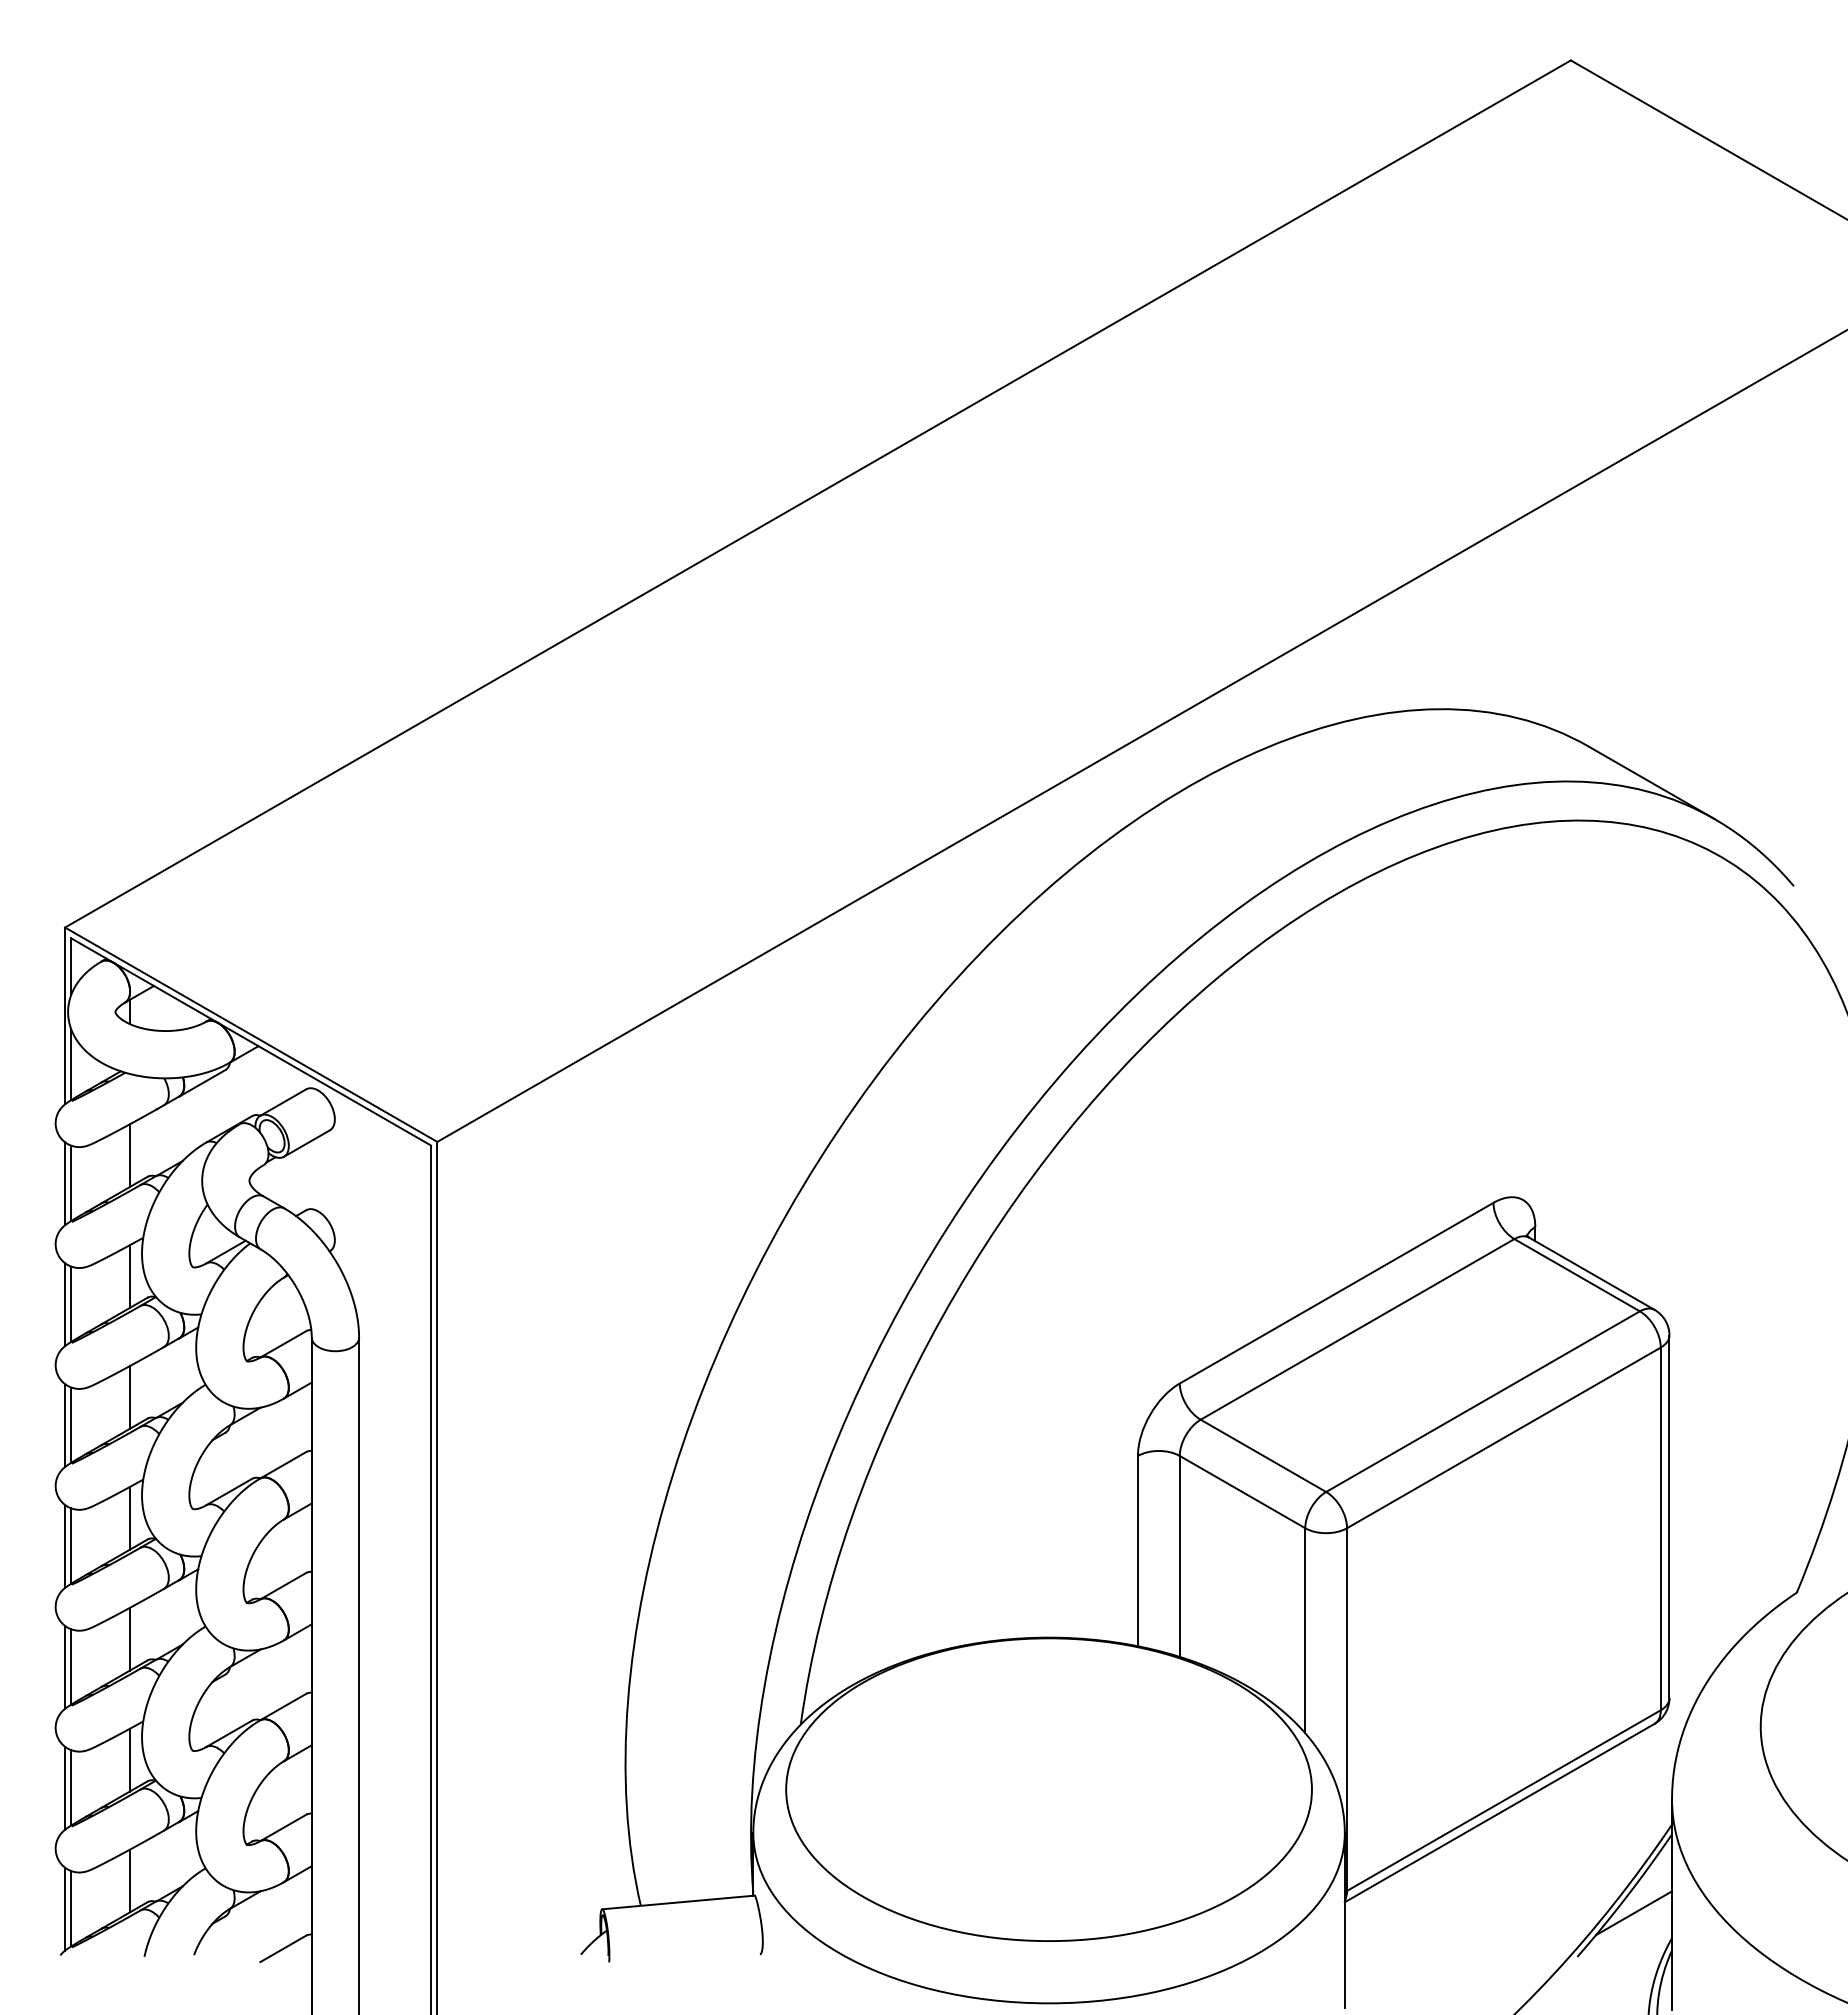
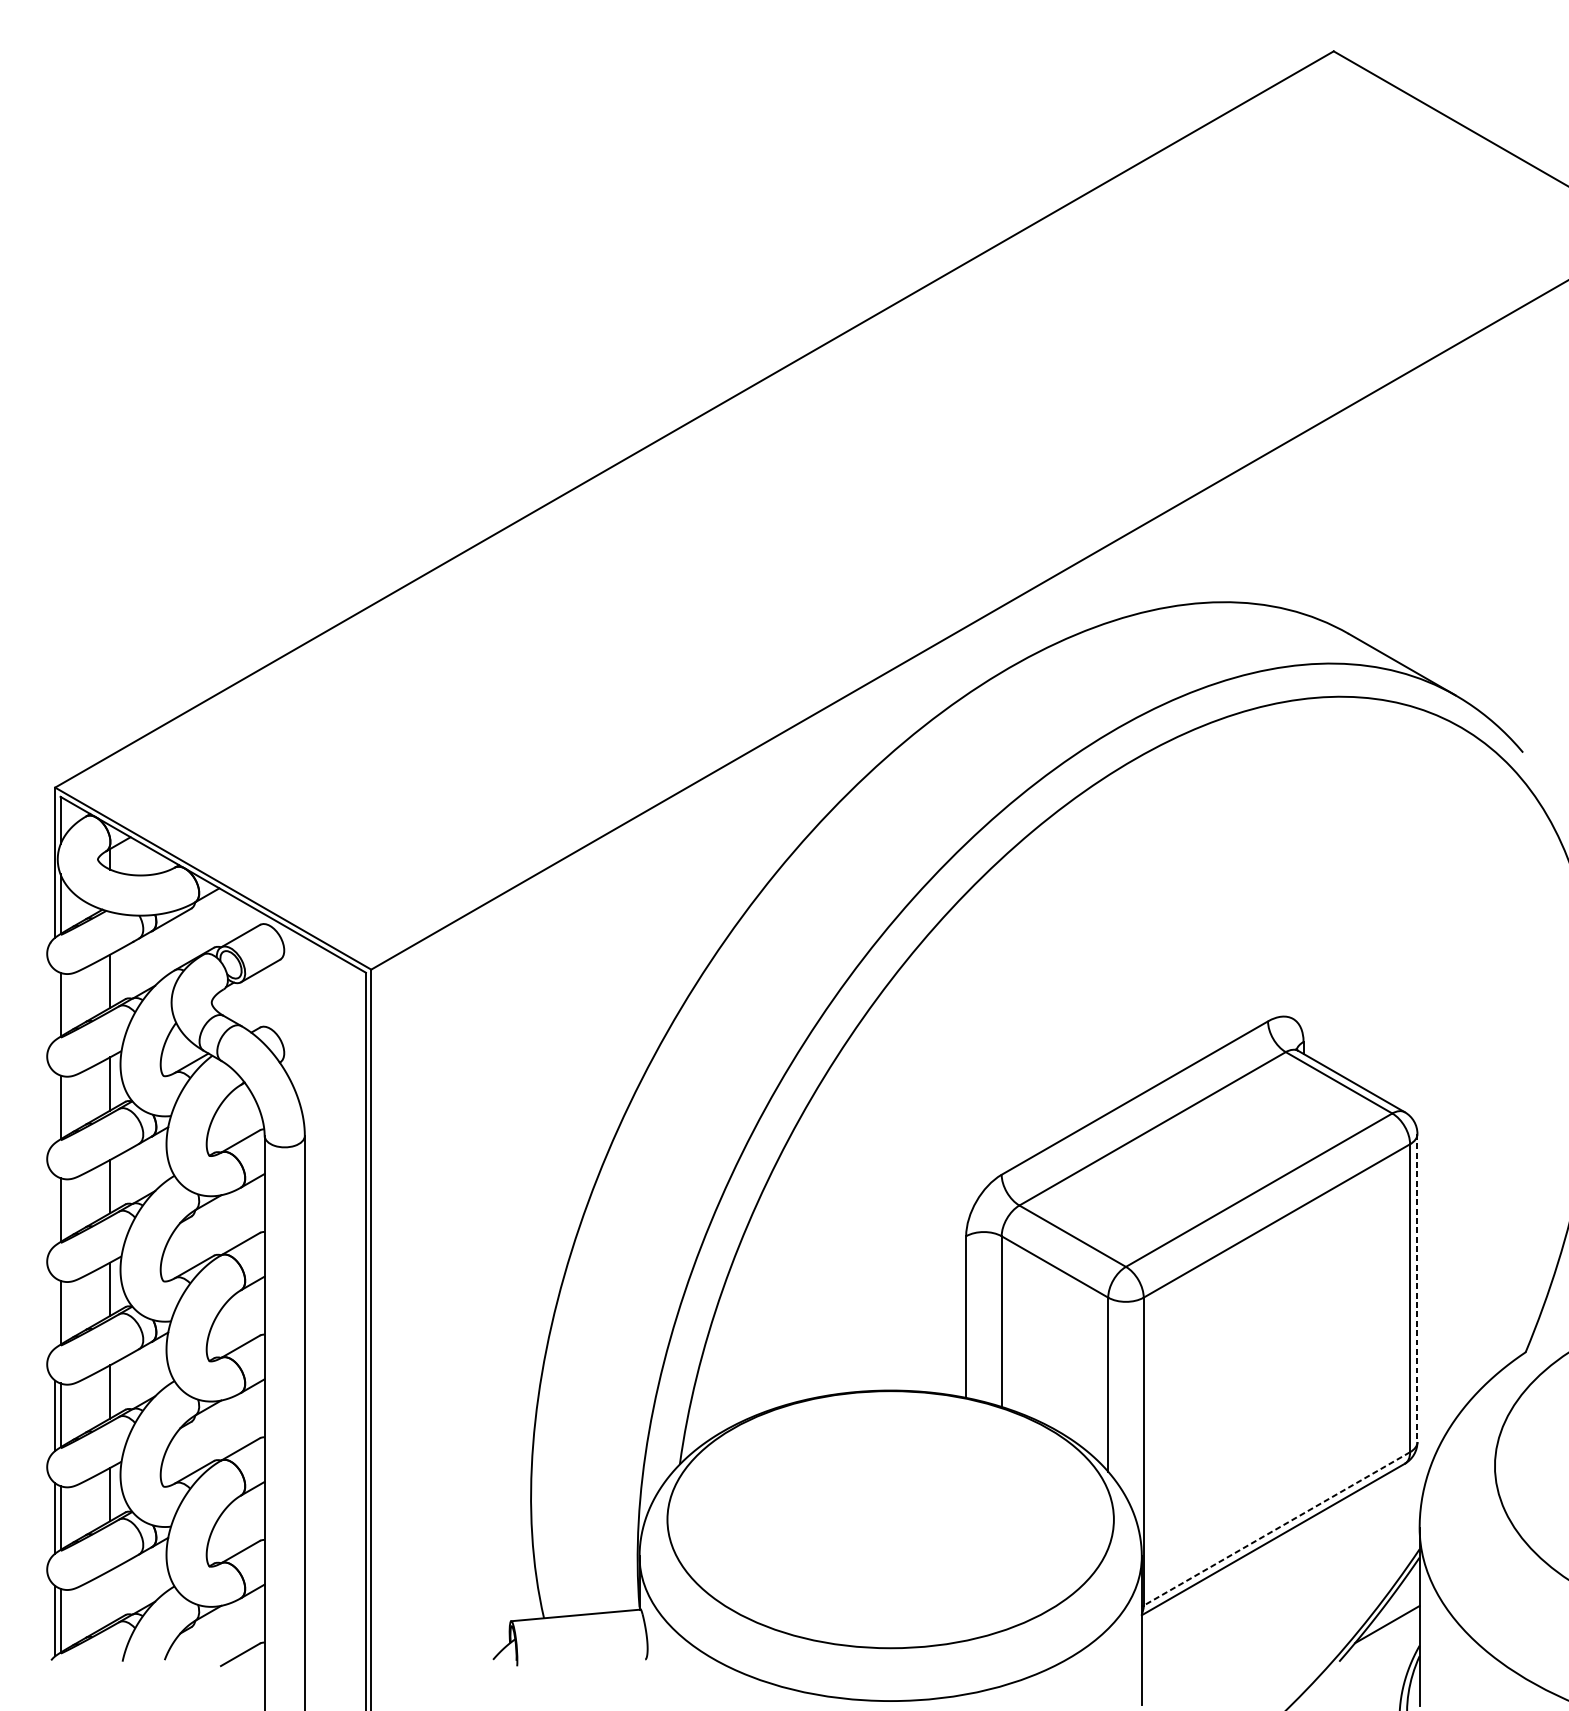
line: (65, 1183) -> (55, 1004), removed
line: (65, 1304) -> (55, 1107), removed
line: (65, 1425) -> (55, 1210), removed
line: (1669, 1517) -> (1417, 1288), solid -> dashed
line: (65, 1546) -> (55, 1313), removed
line: (1503, 1800) -> (1276, 1528), solid -> dashed
line: (129, 1880) -> (109, 1596), removed

